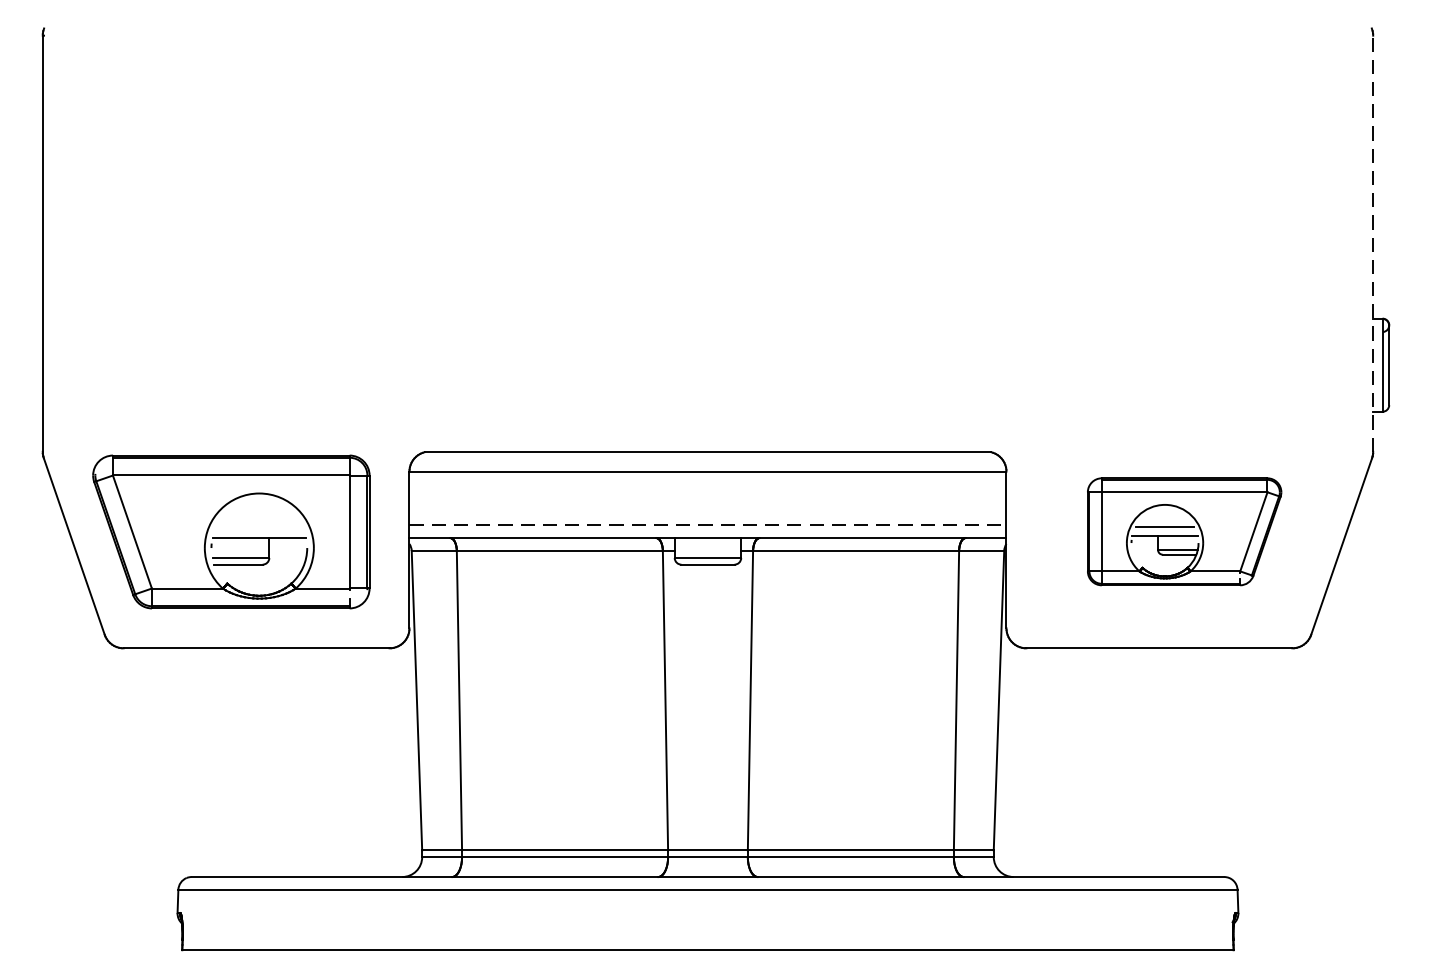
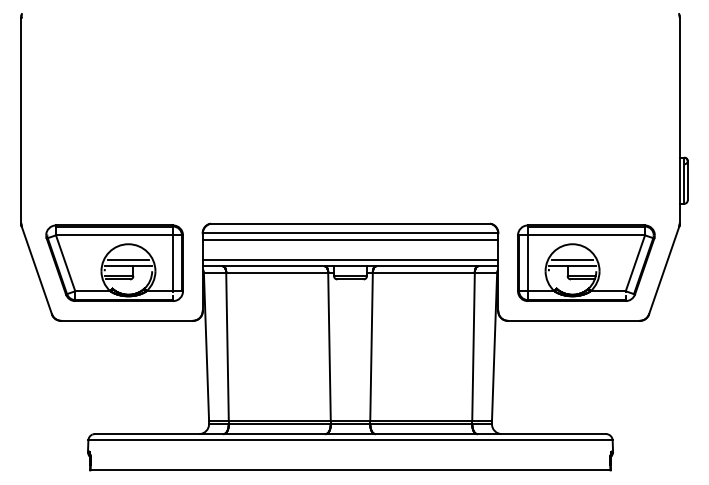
line: (1372, 243) -> (679, 120), dashed -> solid
line: (707, 483) -> (350, 239), added
line: (259, 524) -> (128, 259), added
line: (707, 524) -> (350, 259), dashed -> solid
part: (1184, 530) -> (586, 262), size x1.43

